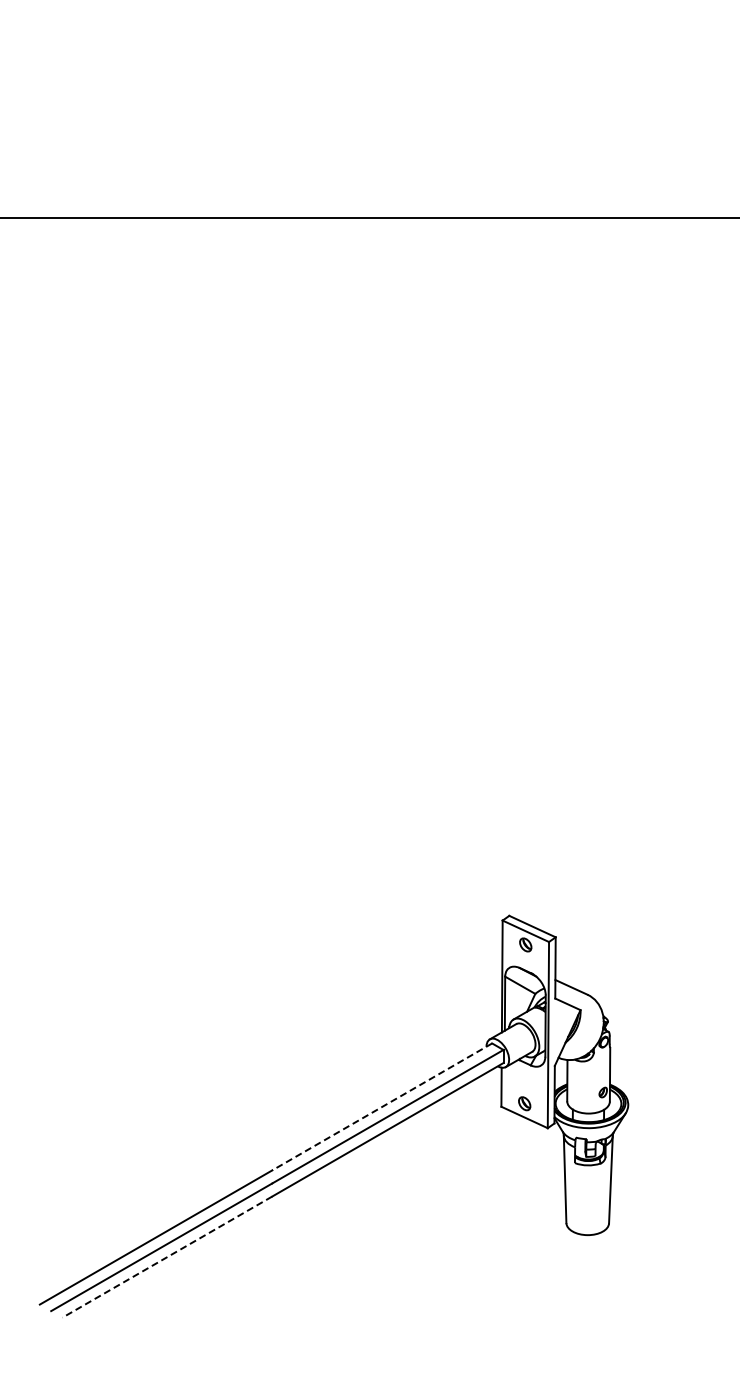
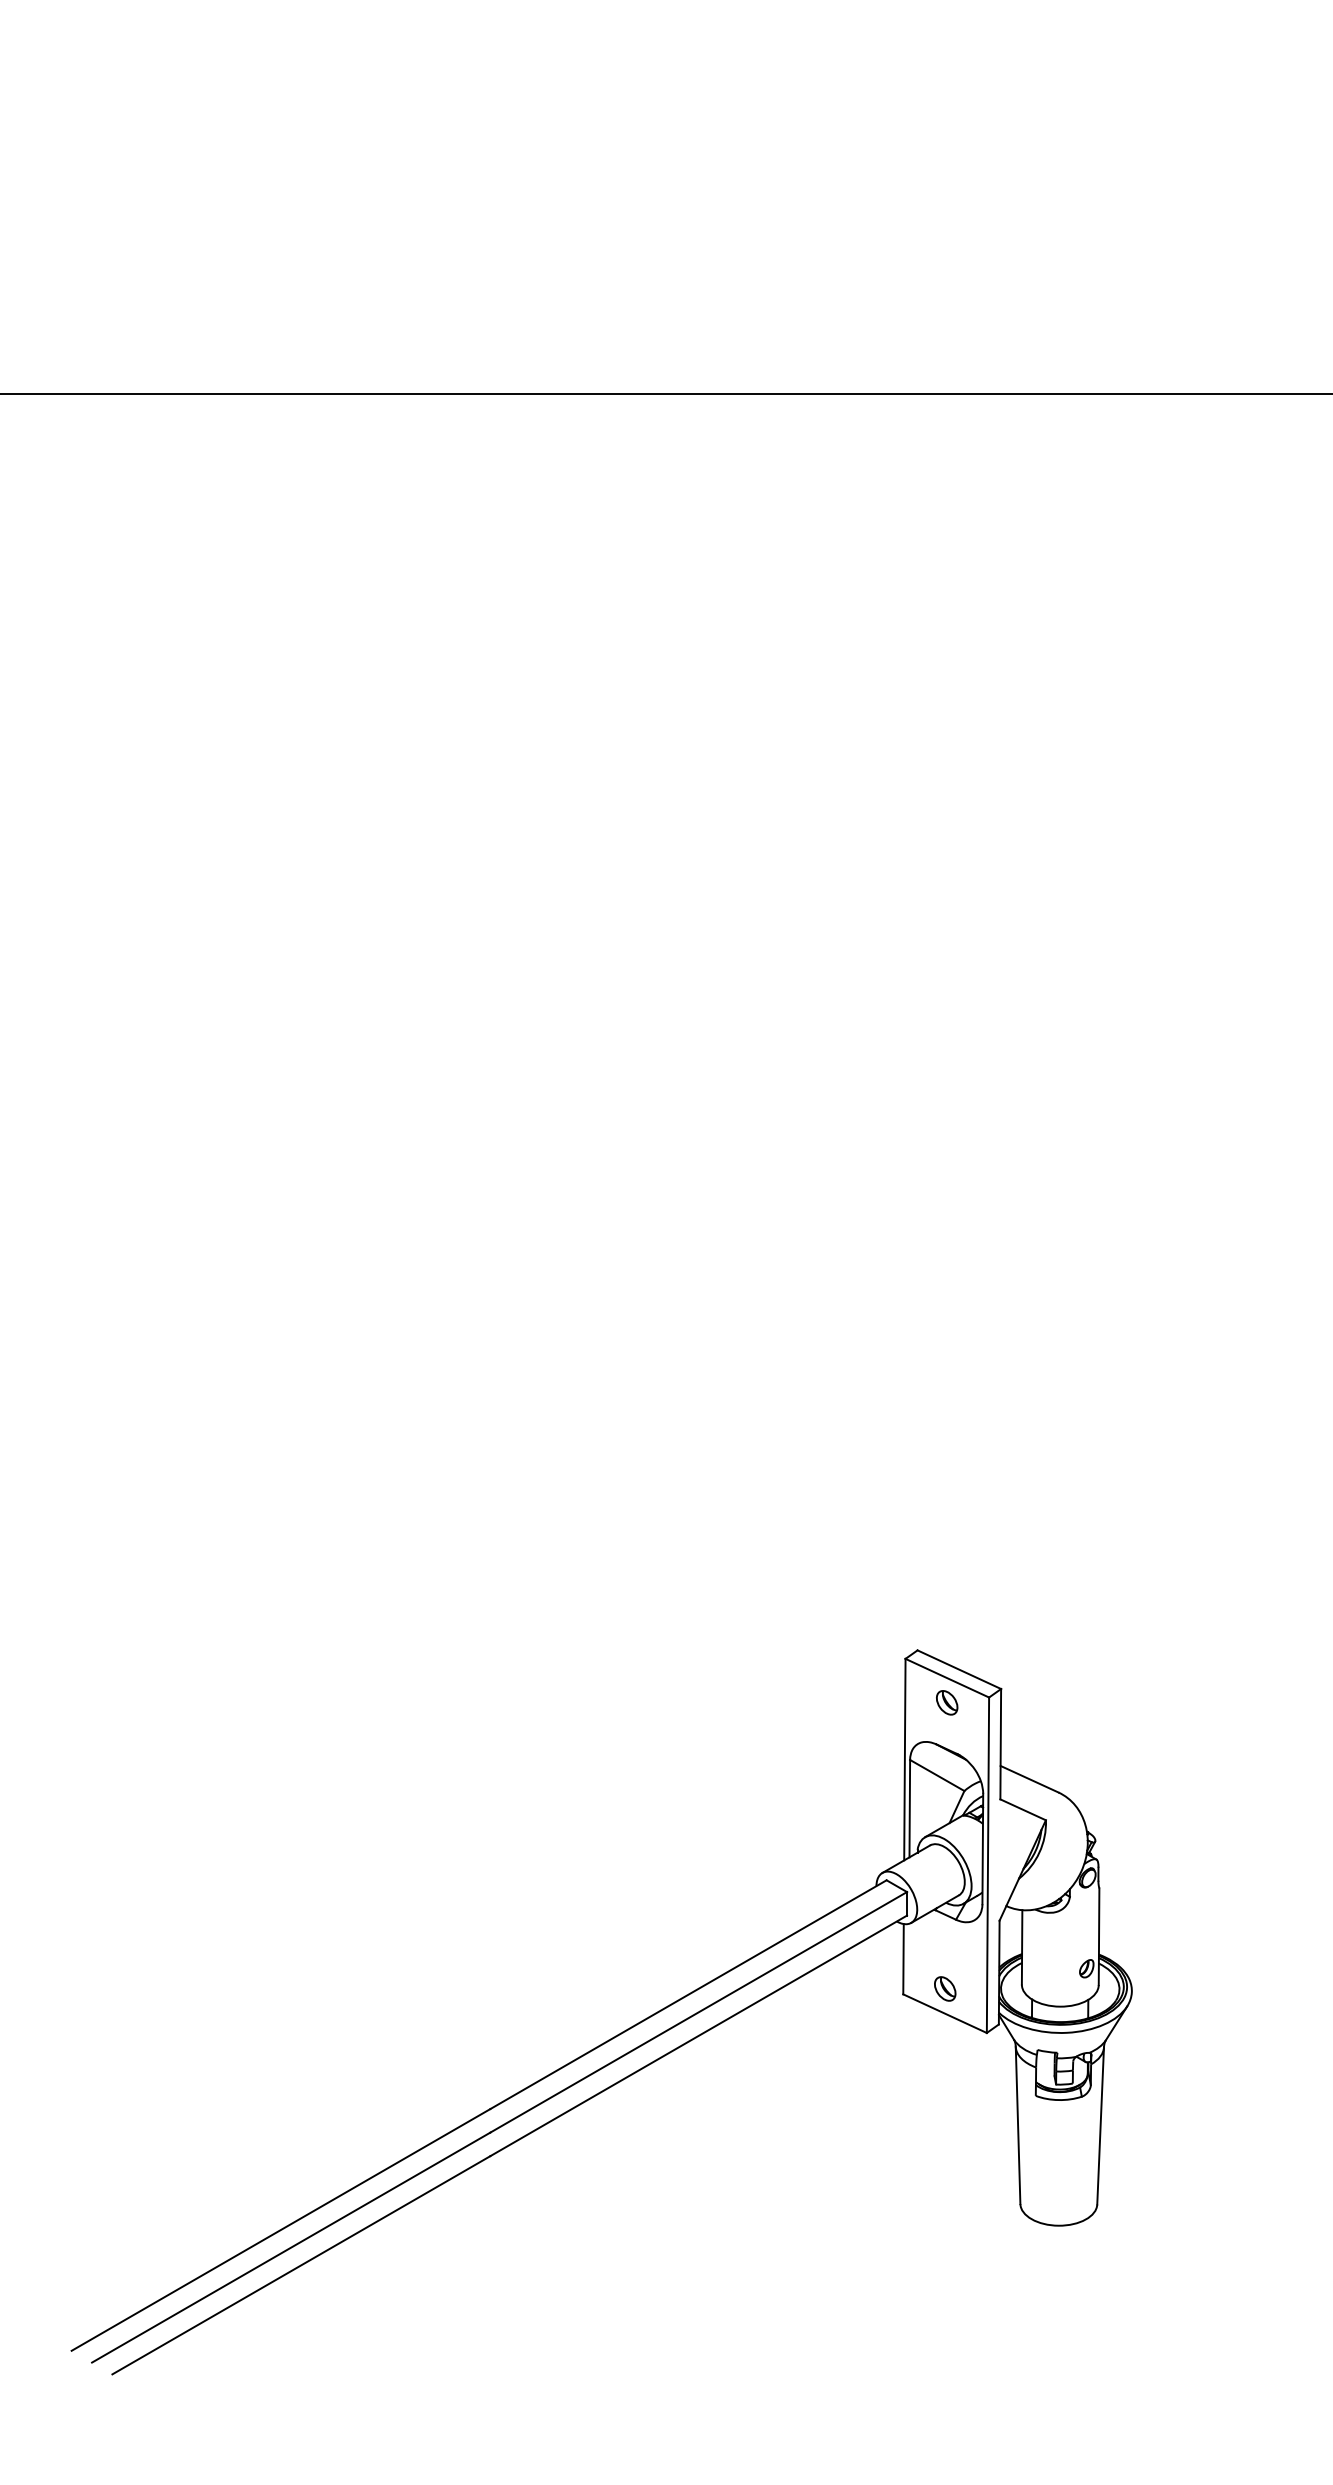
line: (382, 1106) -> (689, 1993), dashed -> solid
line: (166, 1257) -> (299, 2265), dashed -> solid

